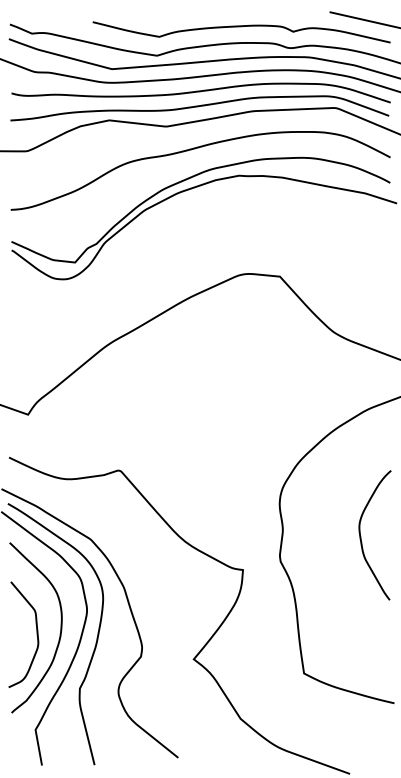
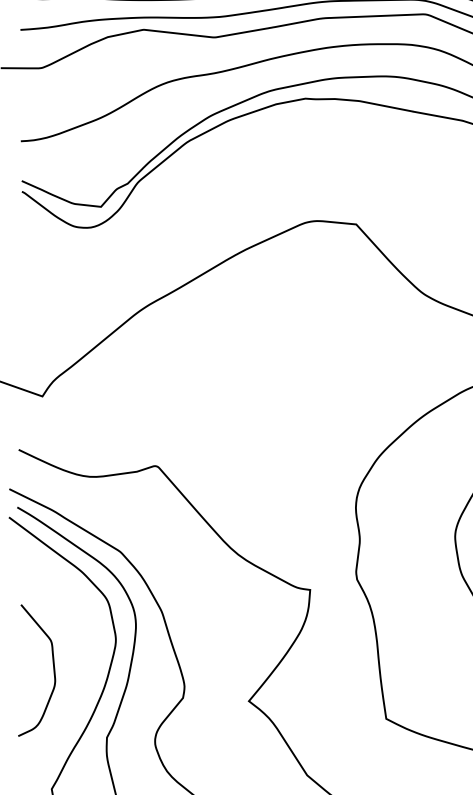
curve: (60, 627) -> (82, 661), removed

